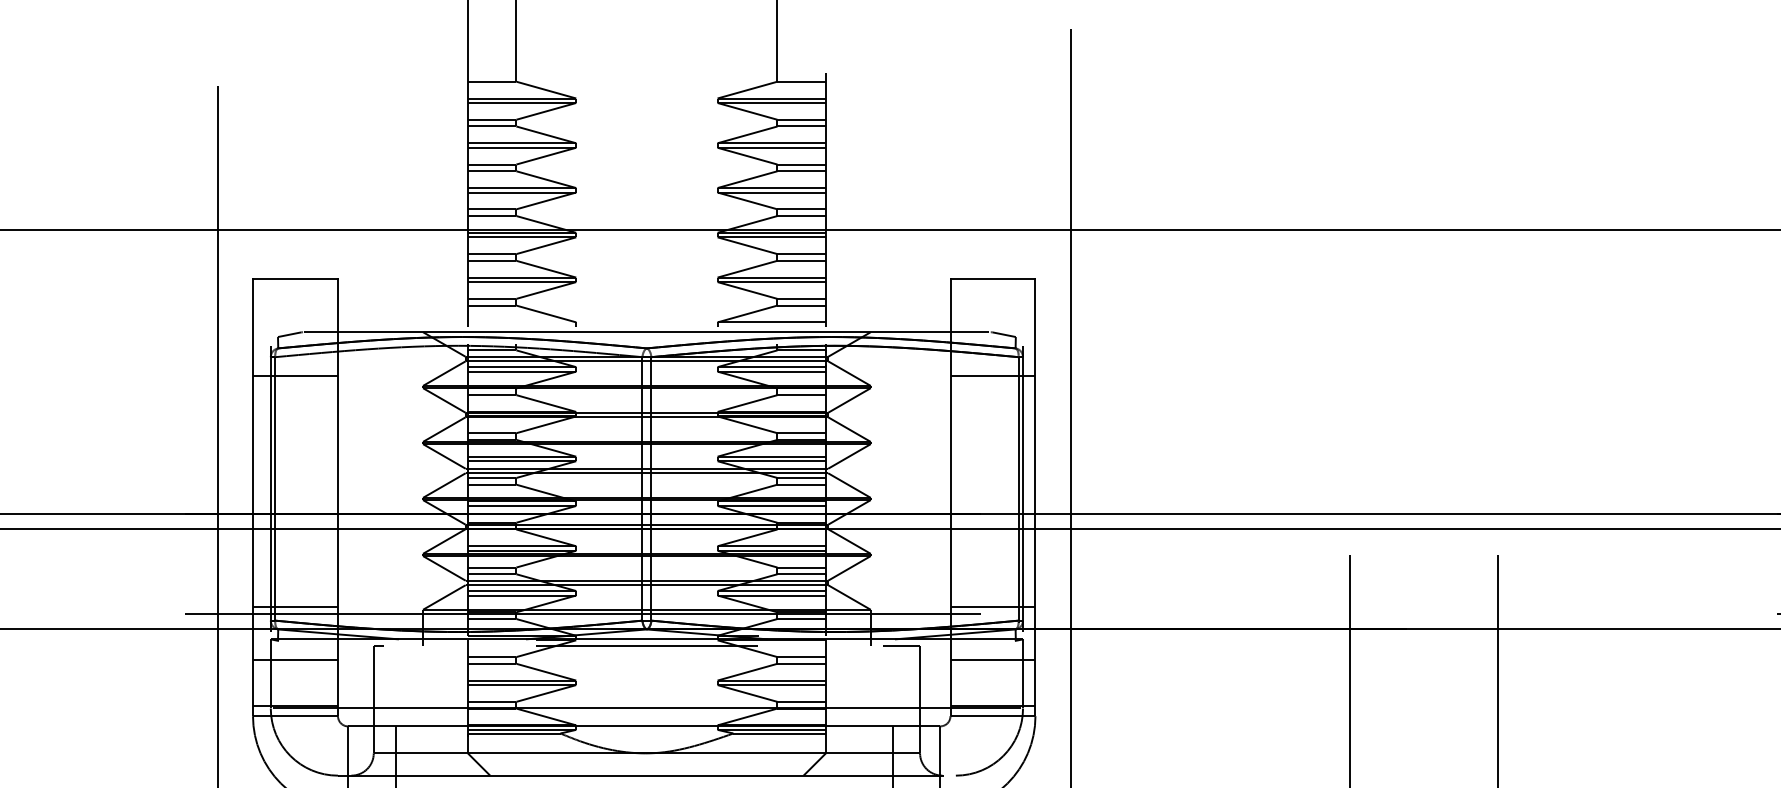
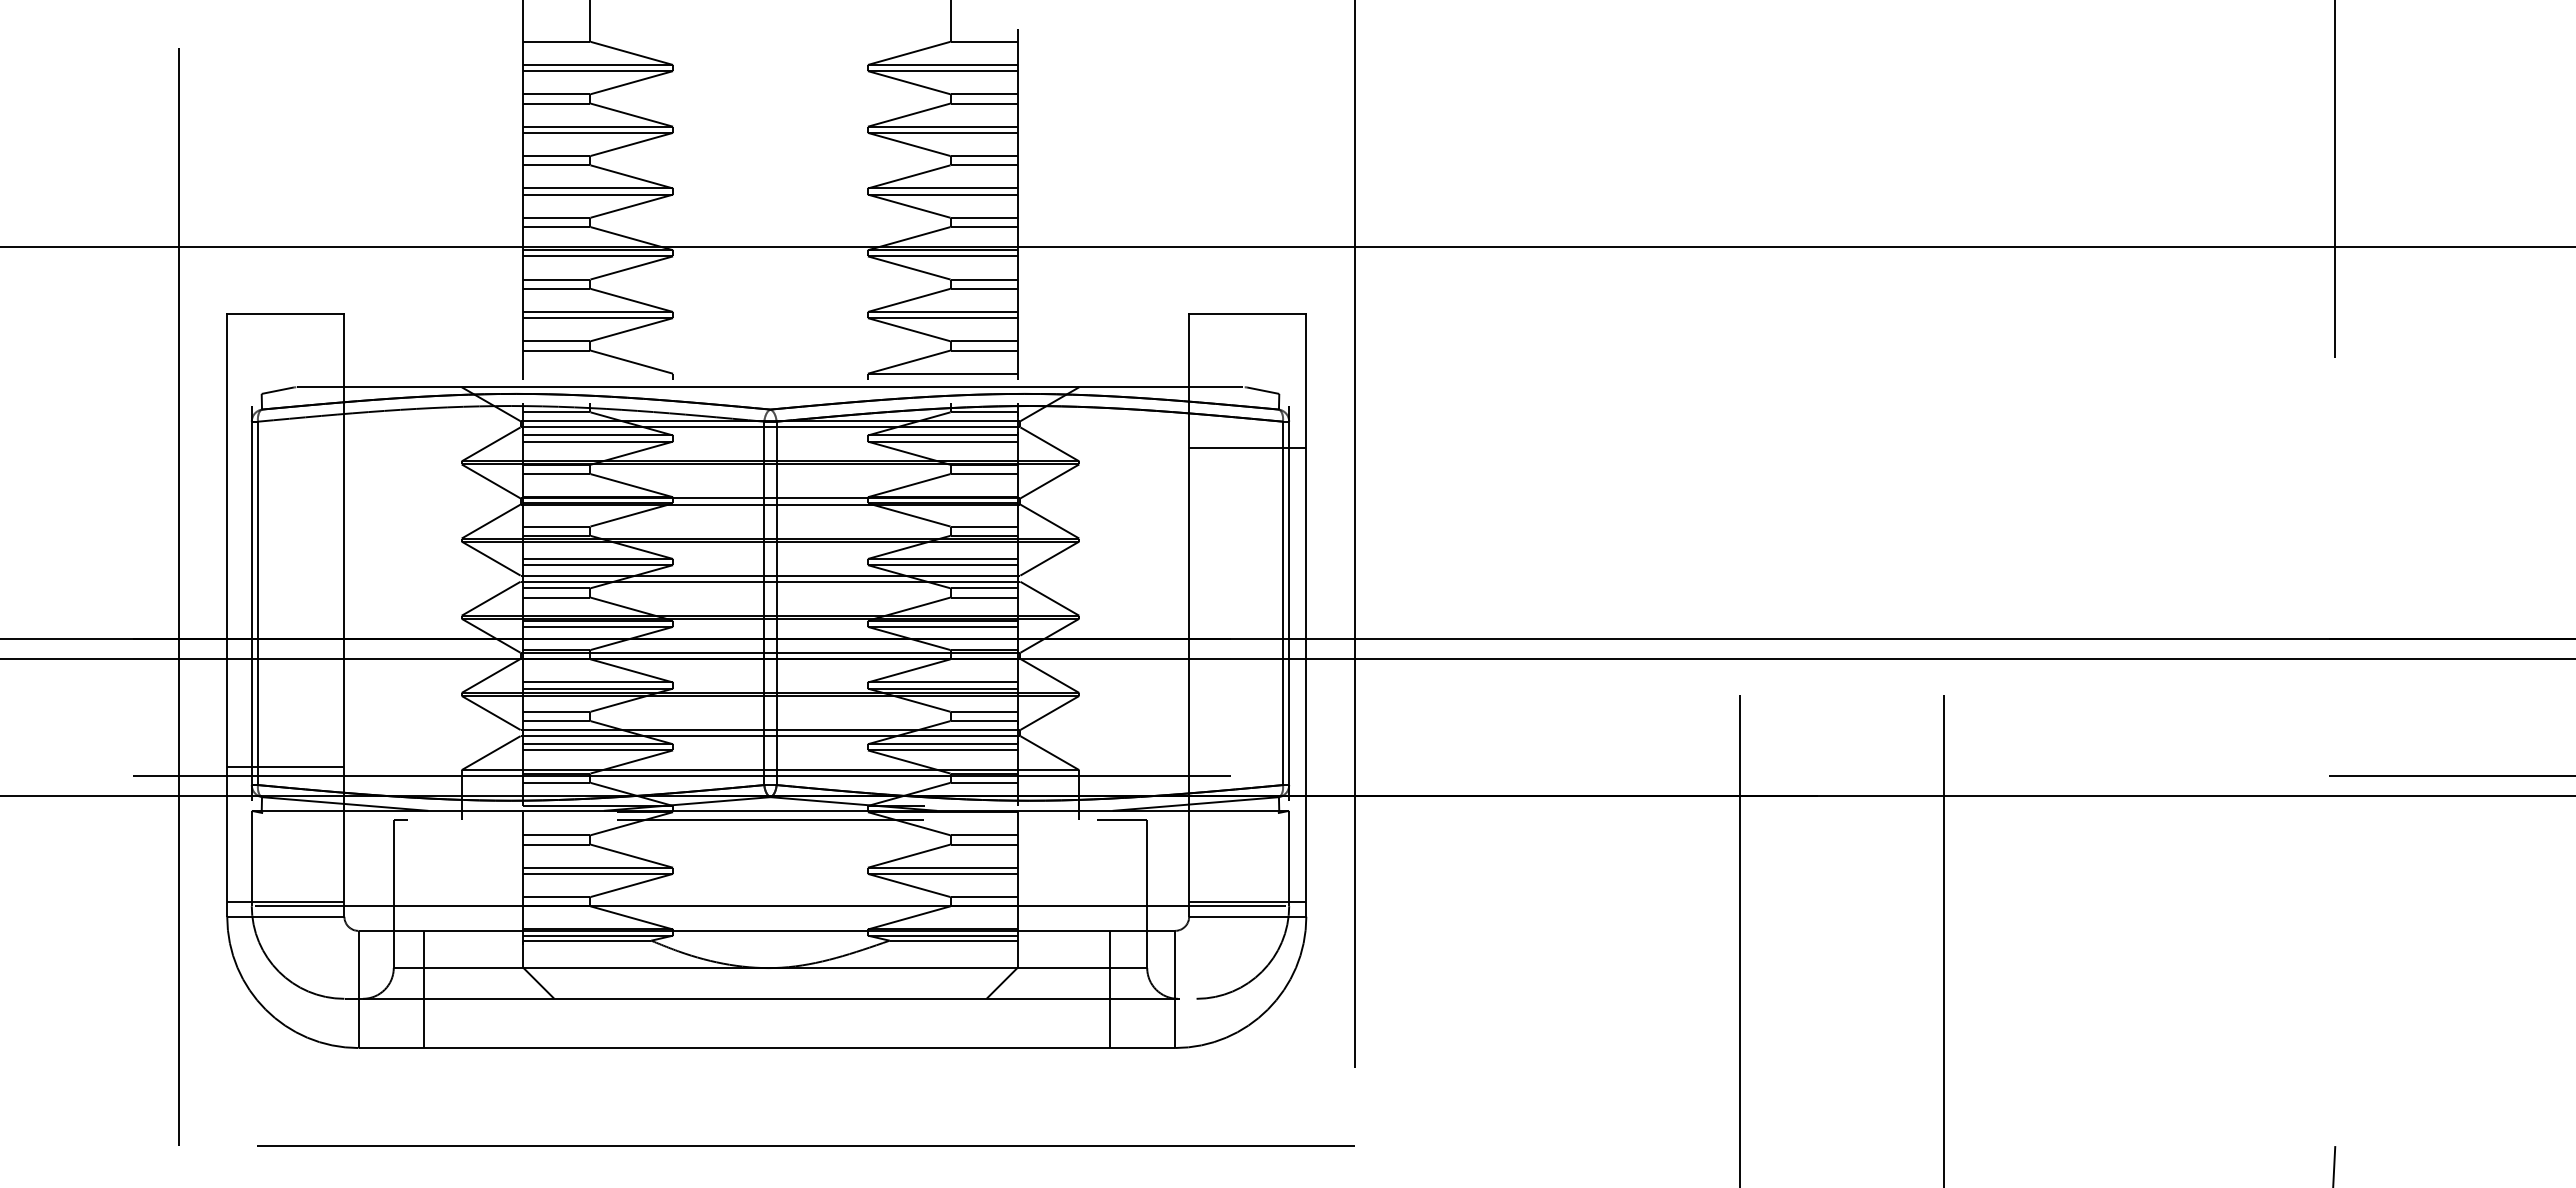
line: (295, 376) -> (285, 448), removed
line: (992, 607) -> (1247, 766), removed
line: (295, 660) -> (285, 839), removed
line: (992, 660) -> (1247, 839), removed

